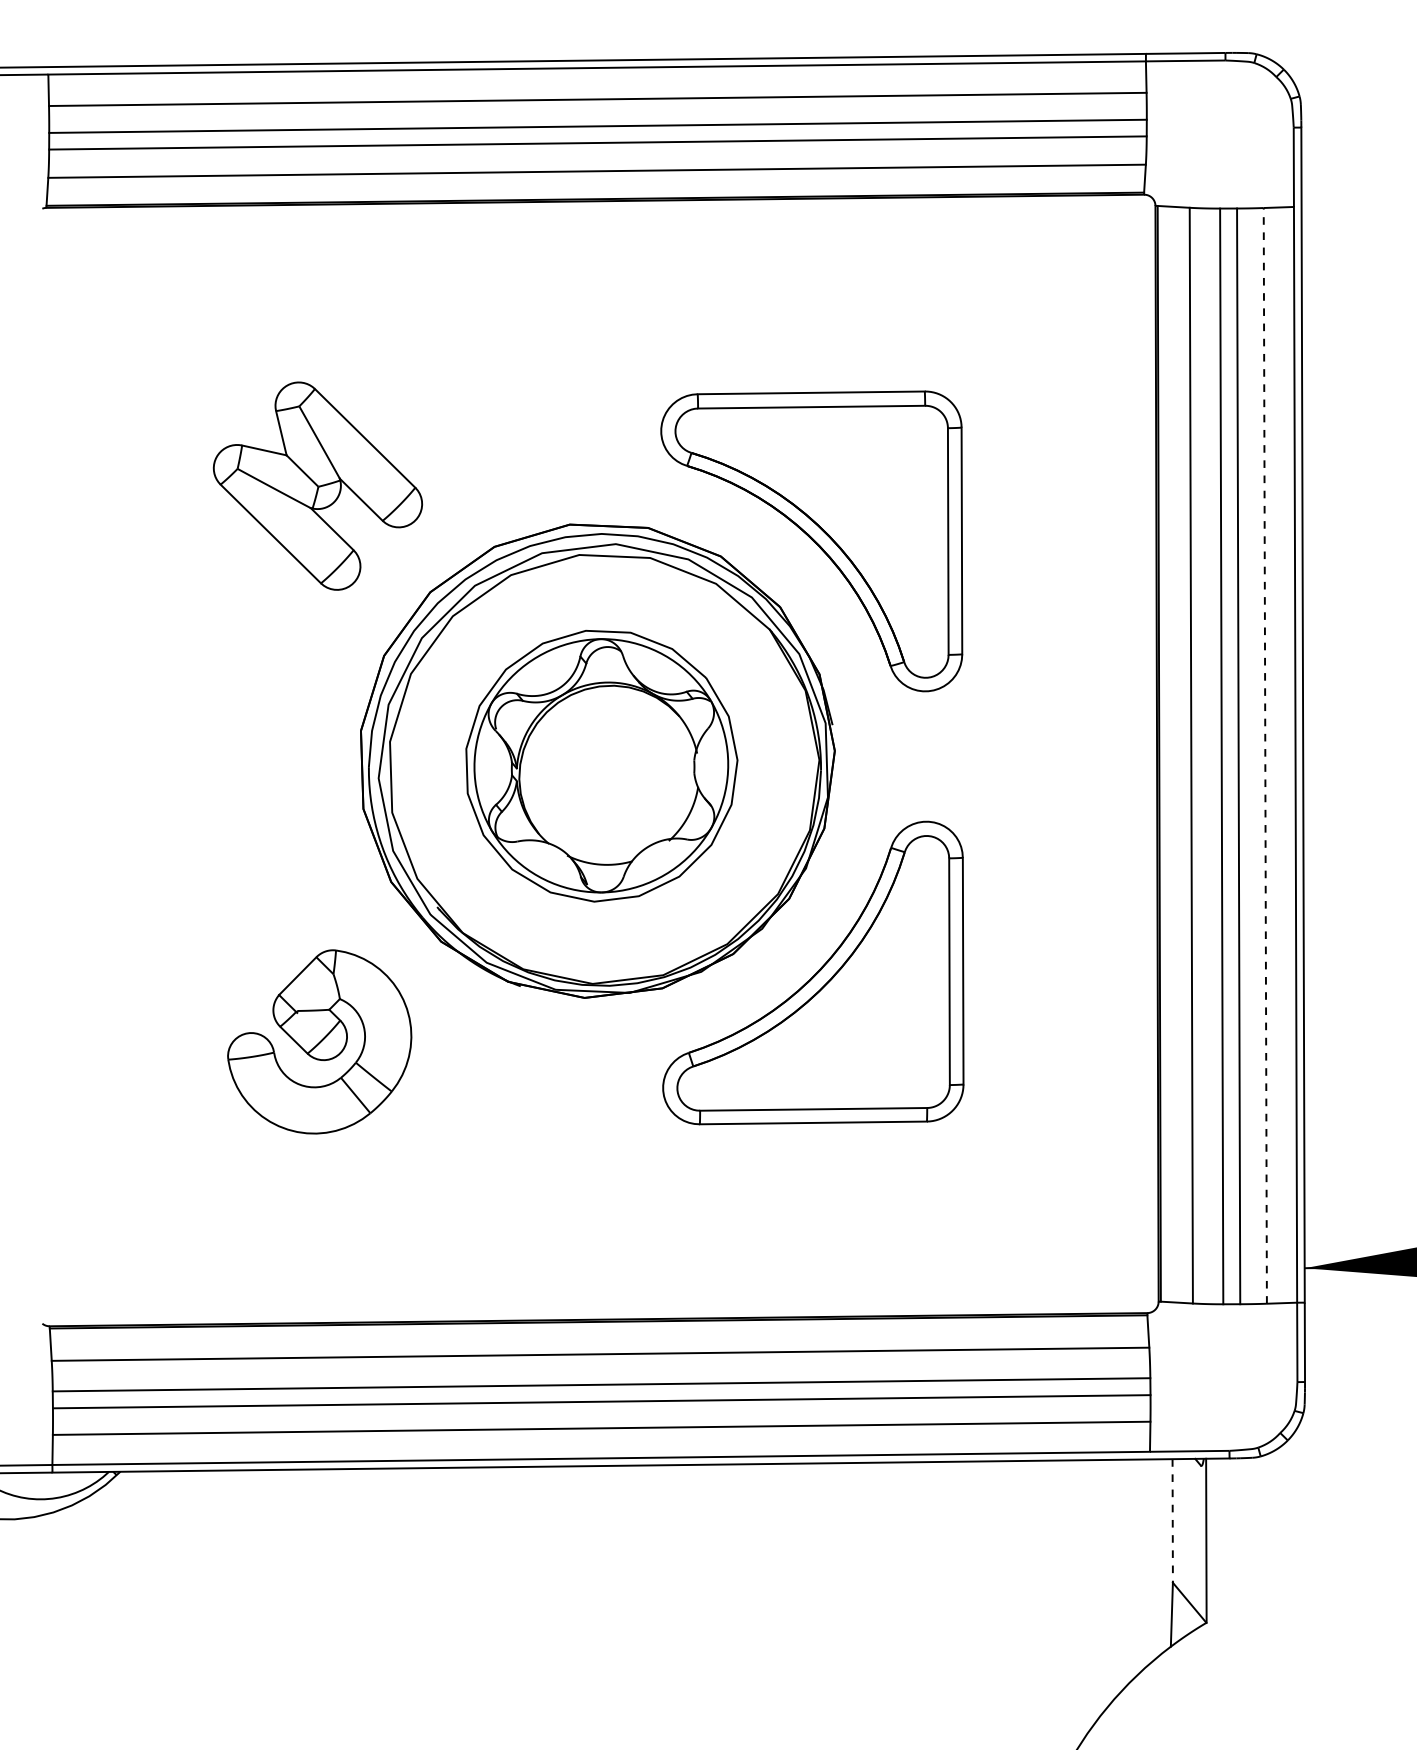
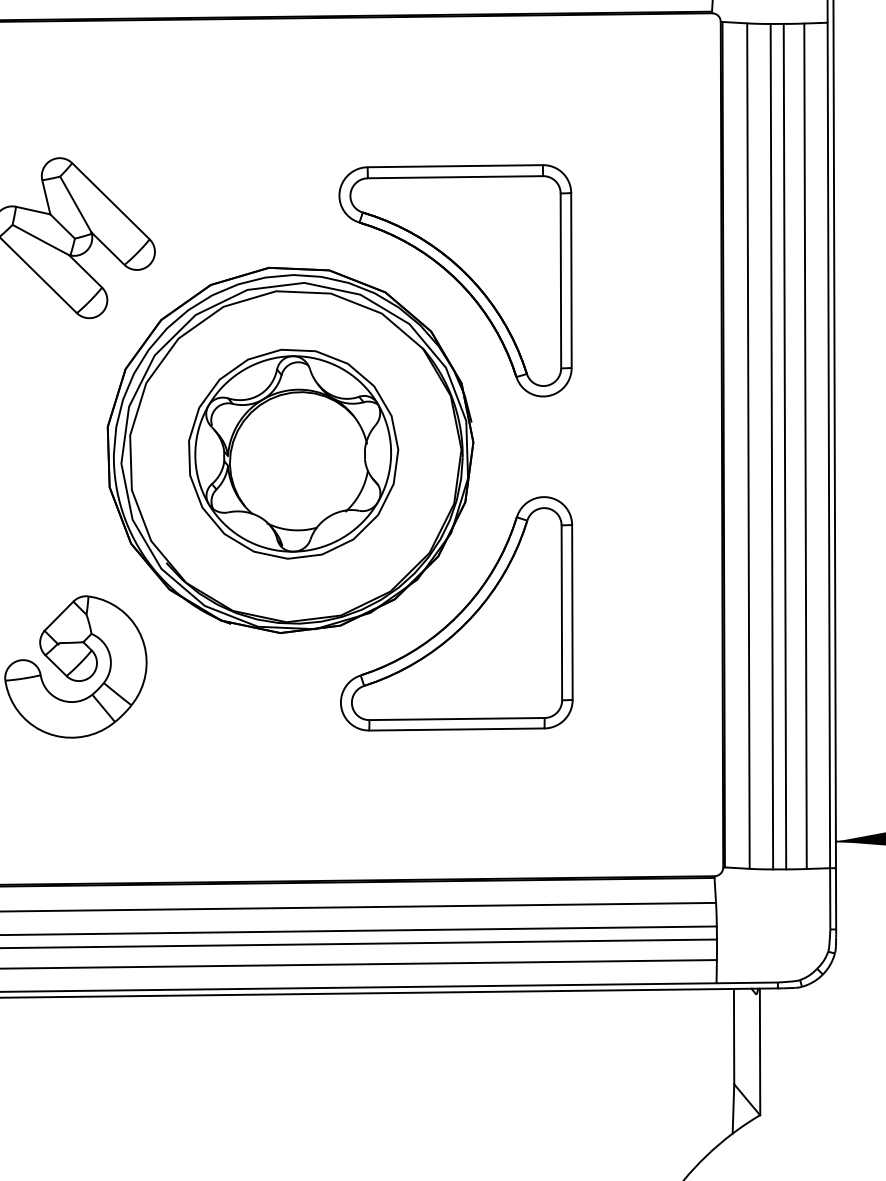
line: (1265, 755) -> (805, 445), dashed -> solid
line: (1172, 1520) -> (733, 1036), dashed -> solid

